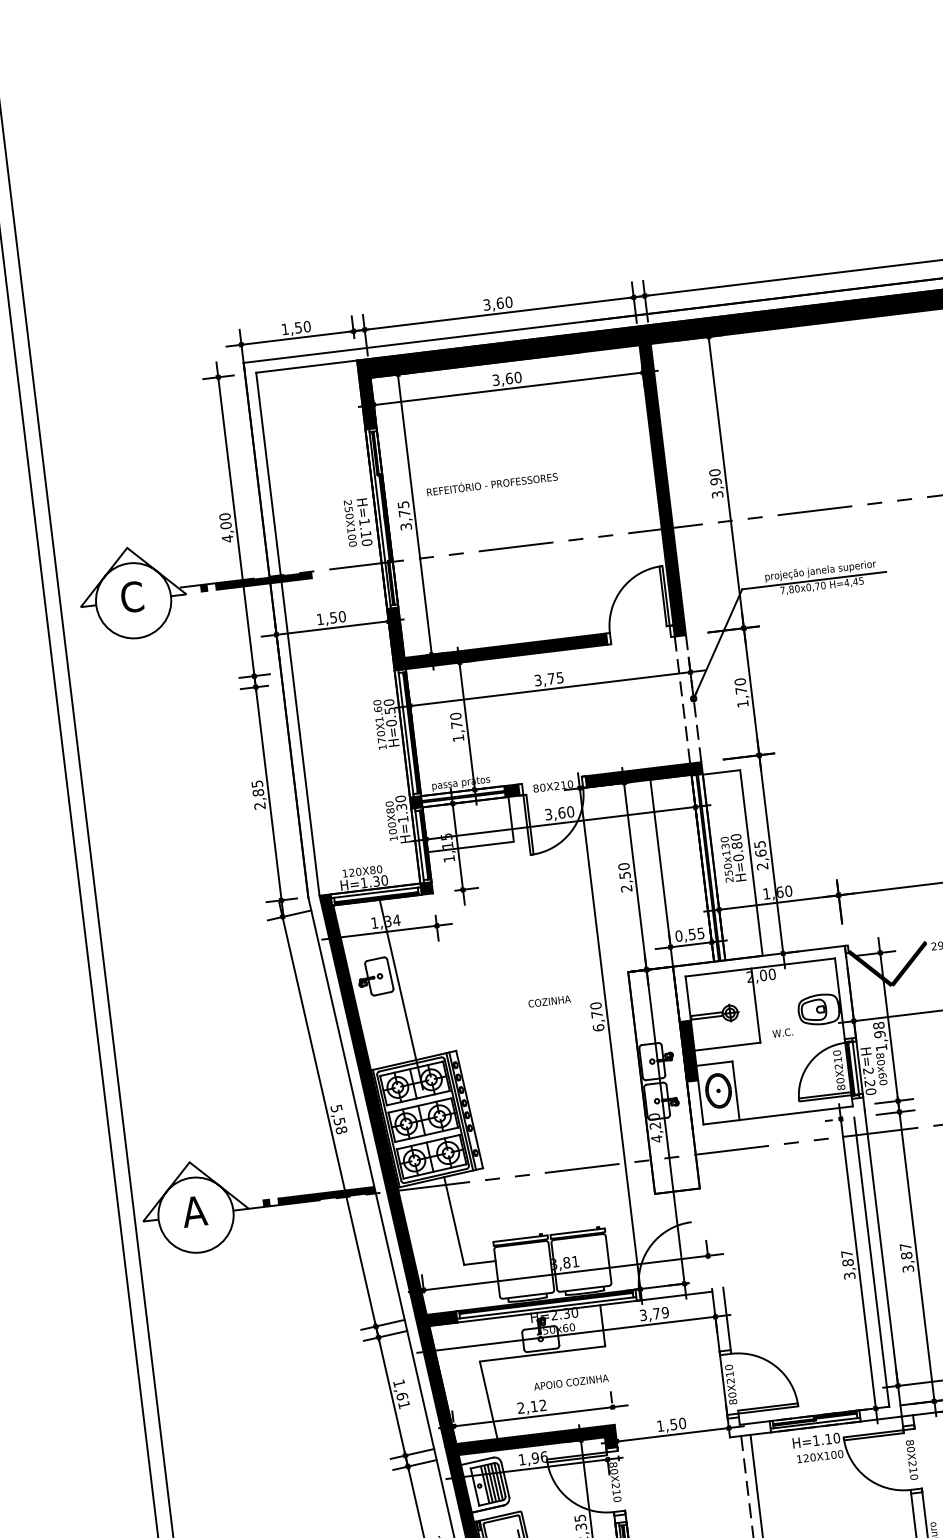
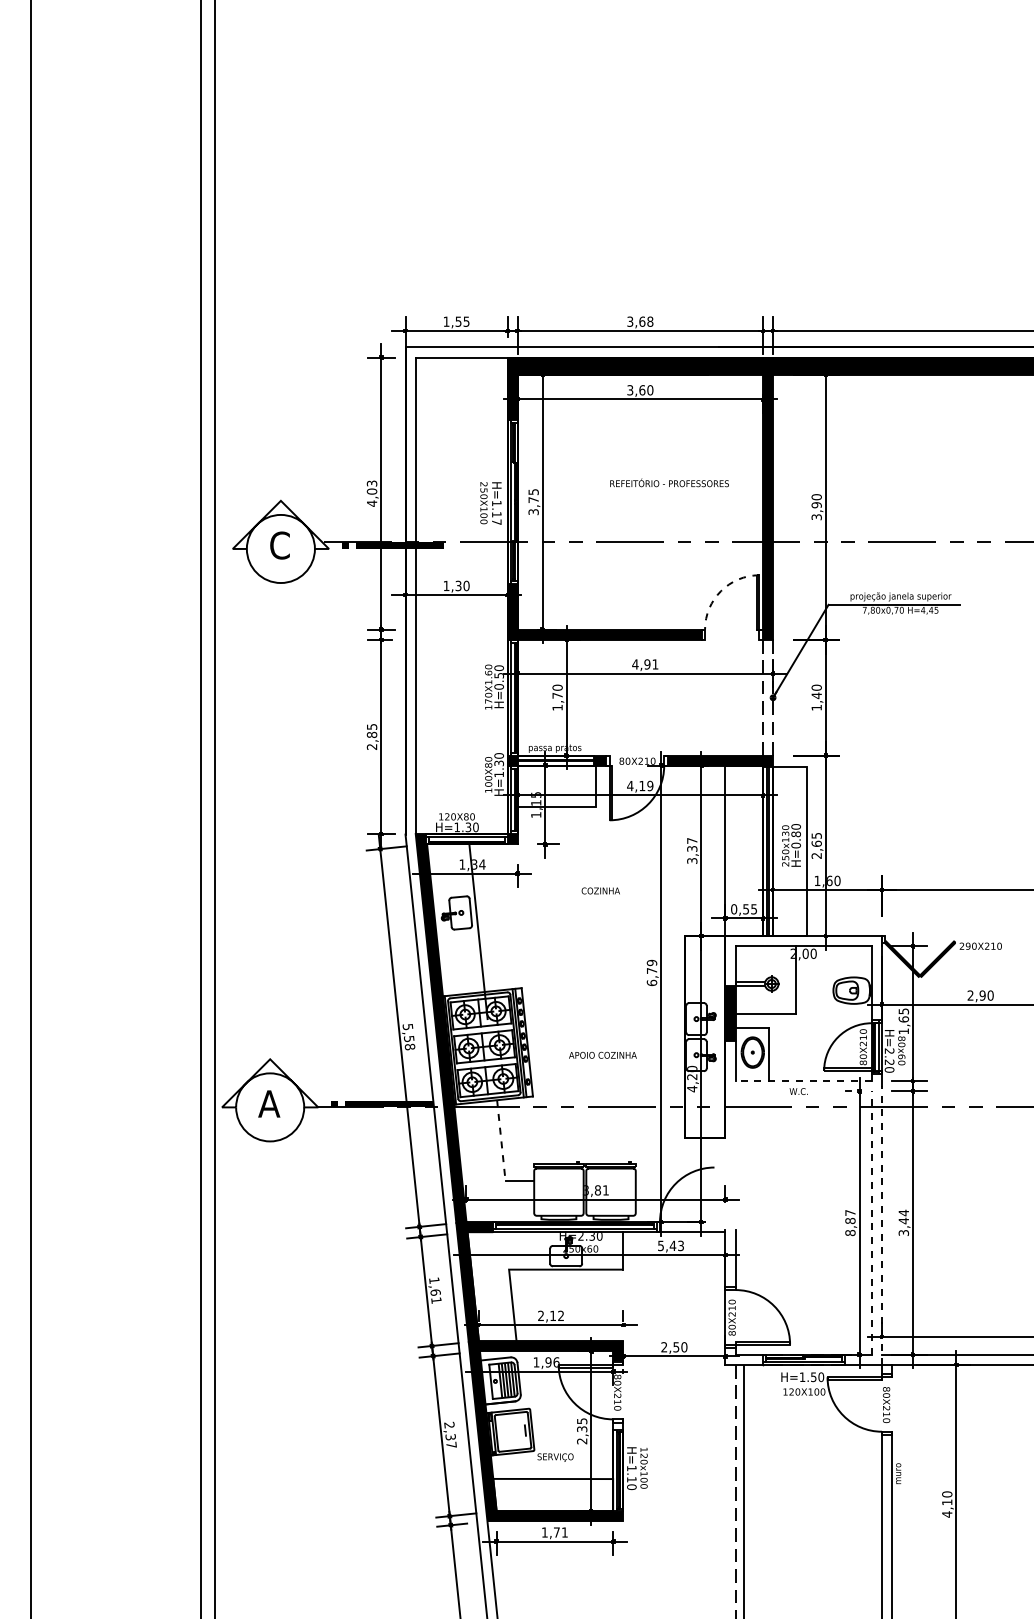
text: (509, 301) -> (650, 321), 3,60 -> 3,68
text: (307, 326) -> (466, 321), 1,50 -> 1,55
text: (492, 483) -> (669, 482), moved
text: (224, 516) -> (371, 483), 4,00 -> 4,03
text: (366, 543) -> (496, 522), H=1.10 -> H=1.17
arc: (621, 589) -> (720, 591), solid -> dashed
text: (333, 617) -> (458, 585), 1,50 -> 1,30
text: (549, 679) -> (645, 664), 3,75 -> 4,91
text: (741, 690) -> (816, 695), 1,70 -> 1,40
text: (559, 812) -> (640, 785), 3,60 -> 4,19
text: (625, 877) -> (692, 850), 2,50 -> 3,37
text: (549, 1001) -> (600, 890), moved
text: (596, 1006) -> (652, 963), 6,70 -> 6,79
text: (879, 1030) -> (903, 1015), 1,98 -> 1,65
text: (782, 1032) -> (798, 1091), moved
line: (778, 1115) -> (803, 1081), solid -> dashed
line: (454, 1220) -> (501, 1140), solid -> dashed
text: (905, 1250) -> (903, 1216), 3,87 -> 3,44
line: (871, 1262) -> (871, 1223), solid -> dashed
line: (882, 1263) -> (881, 1225), solid -> dashed
text: (849, 1276) -> (850, 1233), 3,87 -> 8,87
text: (654, 1313) -> (671, 1245), 3,79 -> 5,43
text: (570, 1381) -> (602, 1054), moved
text: (659, 1426) -> (663, 1347), 1,50 -> 2,50
text: (828, 1439) -> (813, 1377), H=1.10 -> H=1.50

